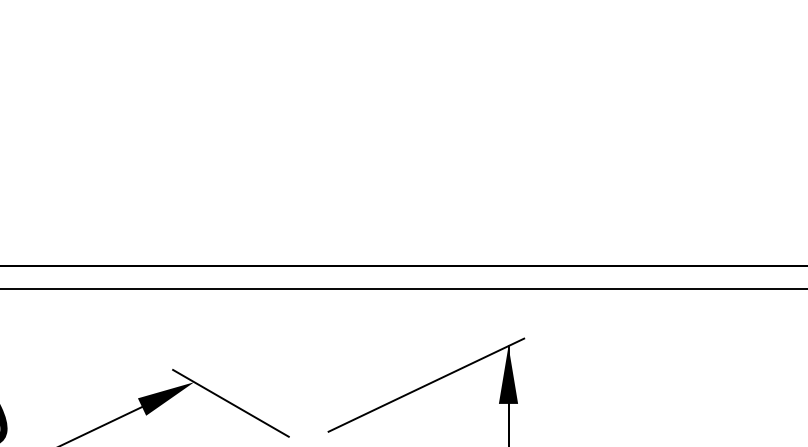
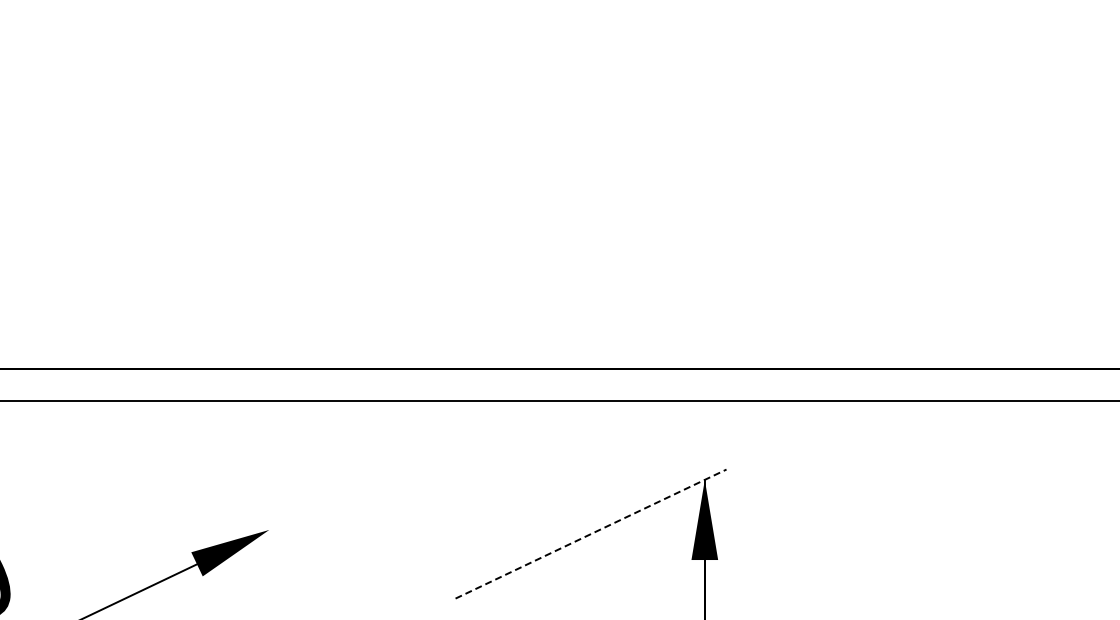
line: (426, 384) -> (591, 533), solid -> dashed
line: (231, 402) -> (320, 558), removed

